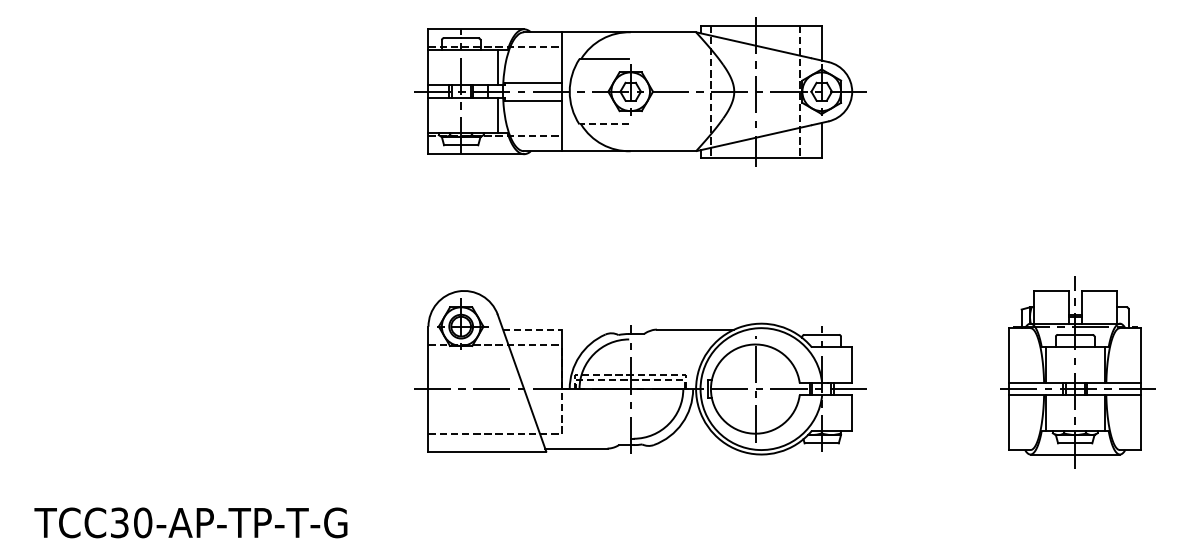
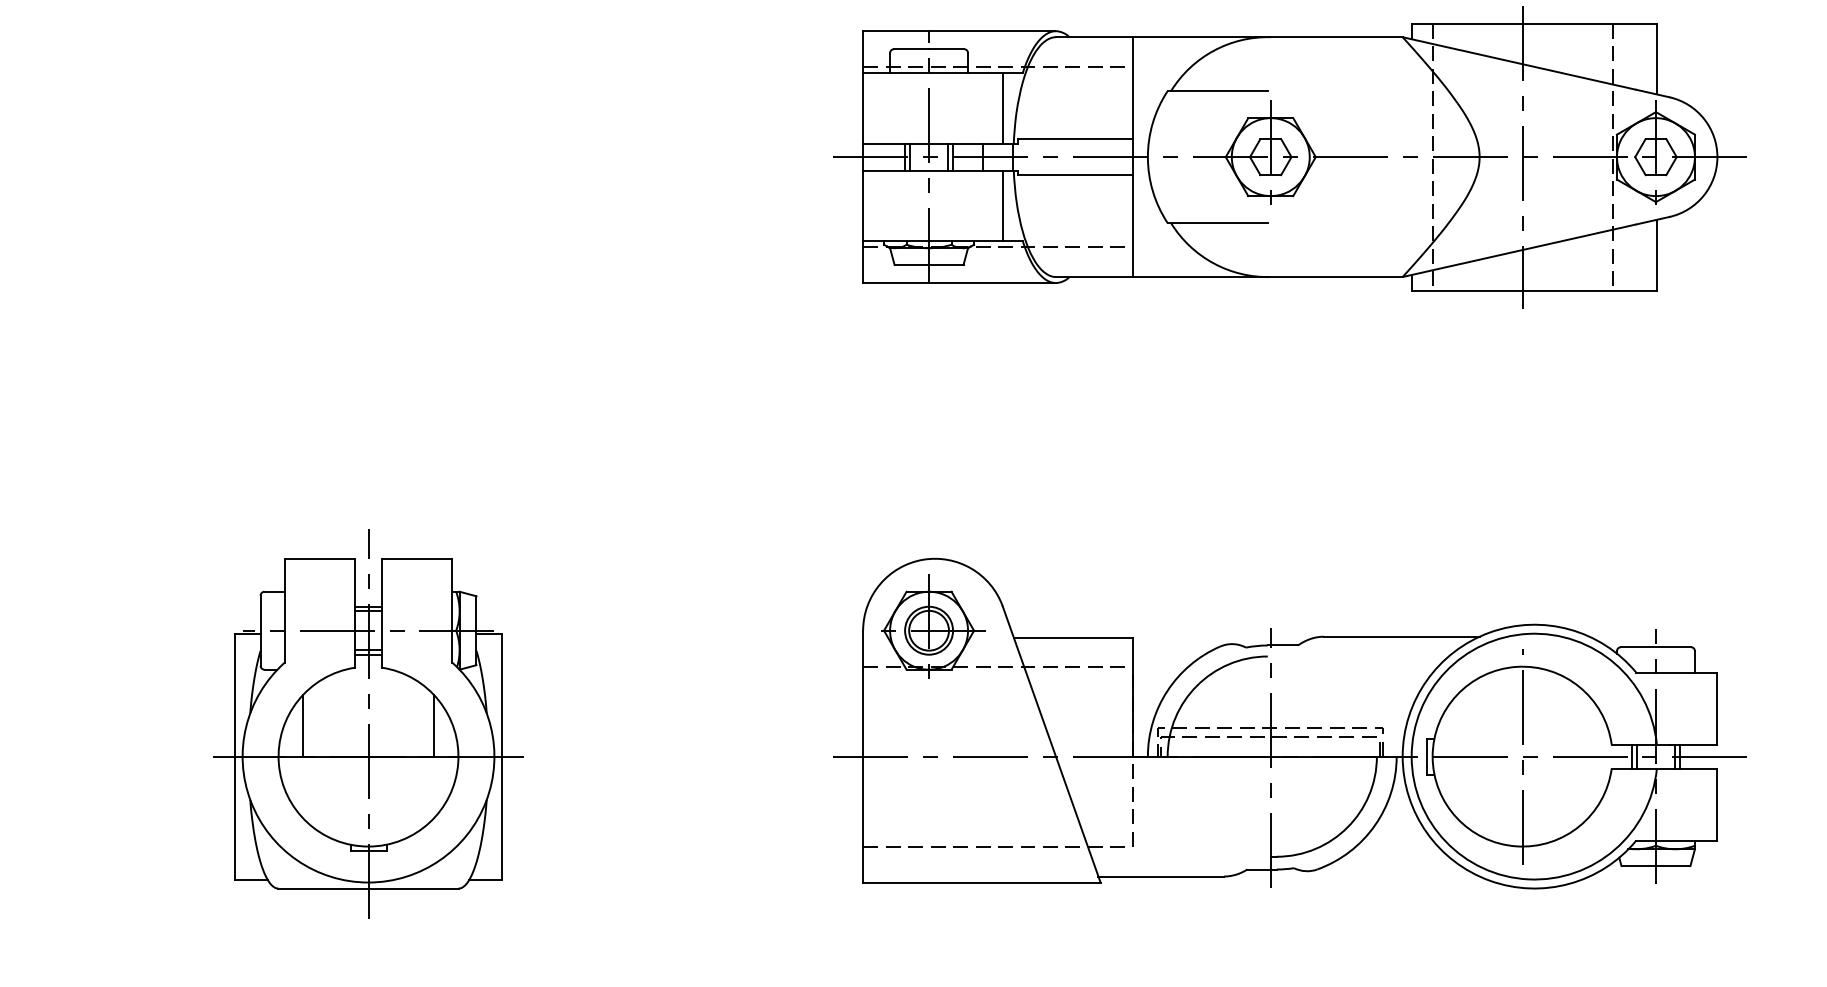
line: (604, 124) -> (1218, 223), dashed -> solid
line: (533, 330) -> (1074, 638), dashed -> solid
part: (182, 372) -> (367, 723), added

